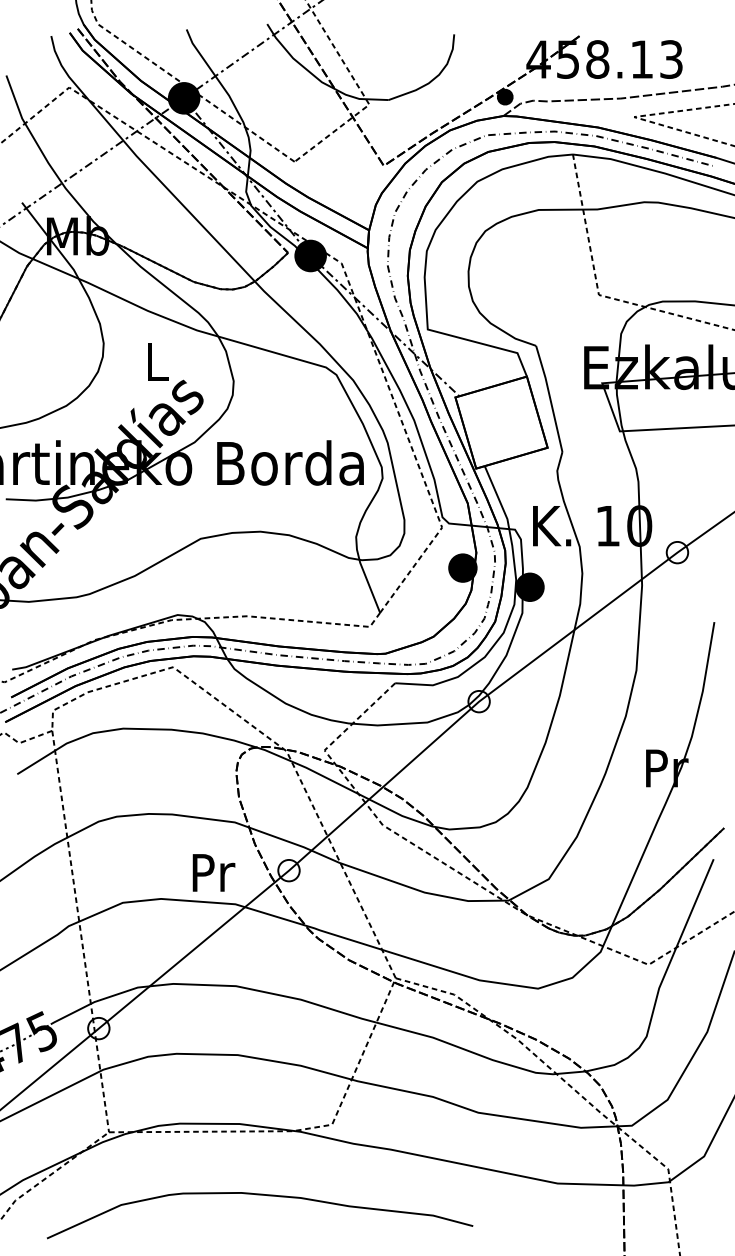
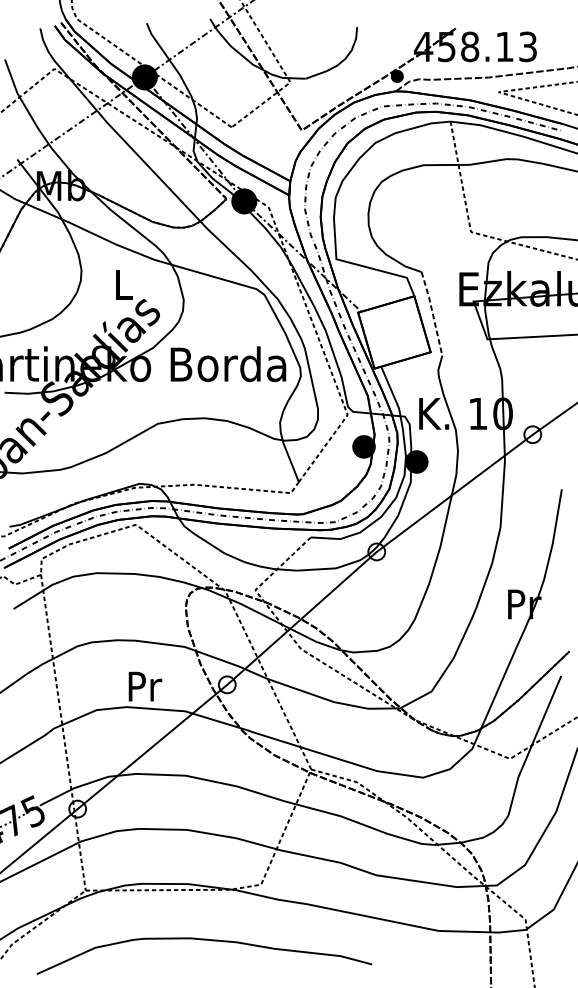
line: (550, 398) -> (432, 313), solid -> dashed
text: (213, 872) -> (145, 686), moved

